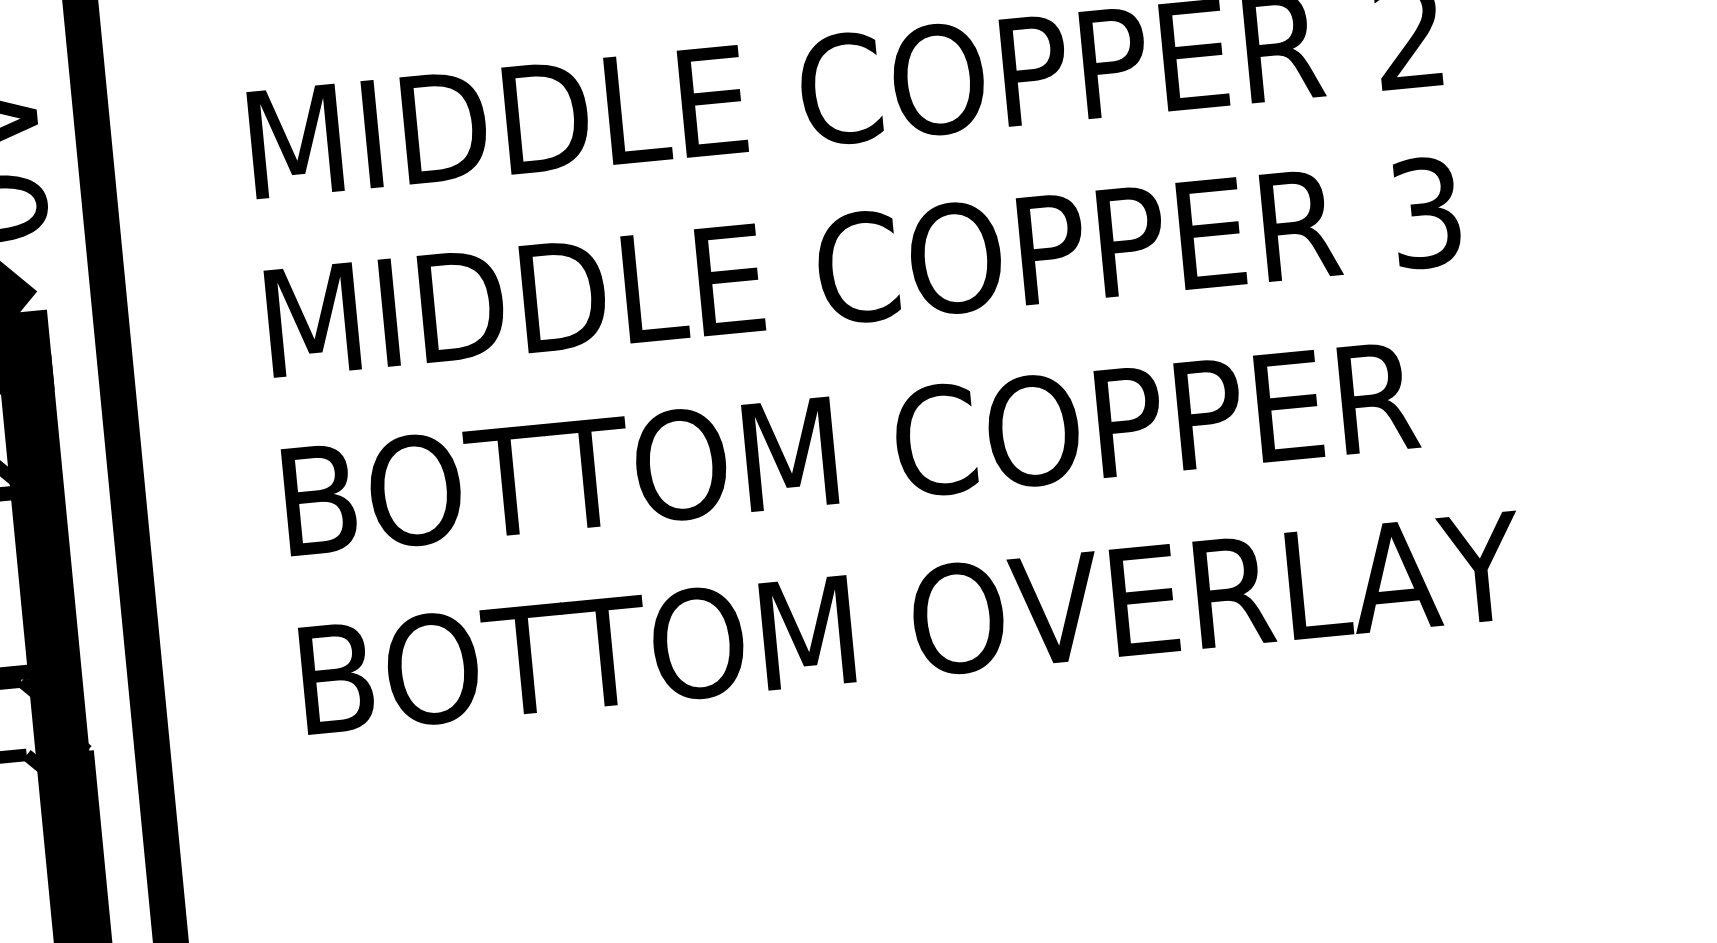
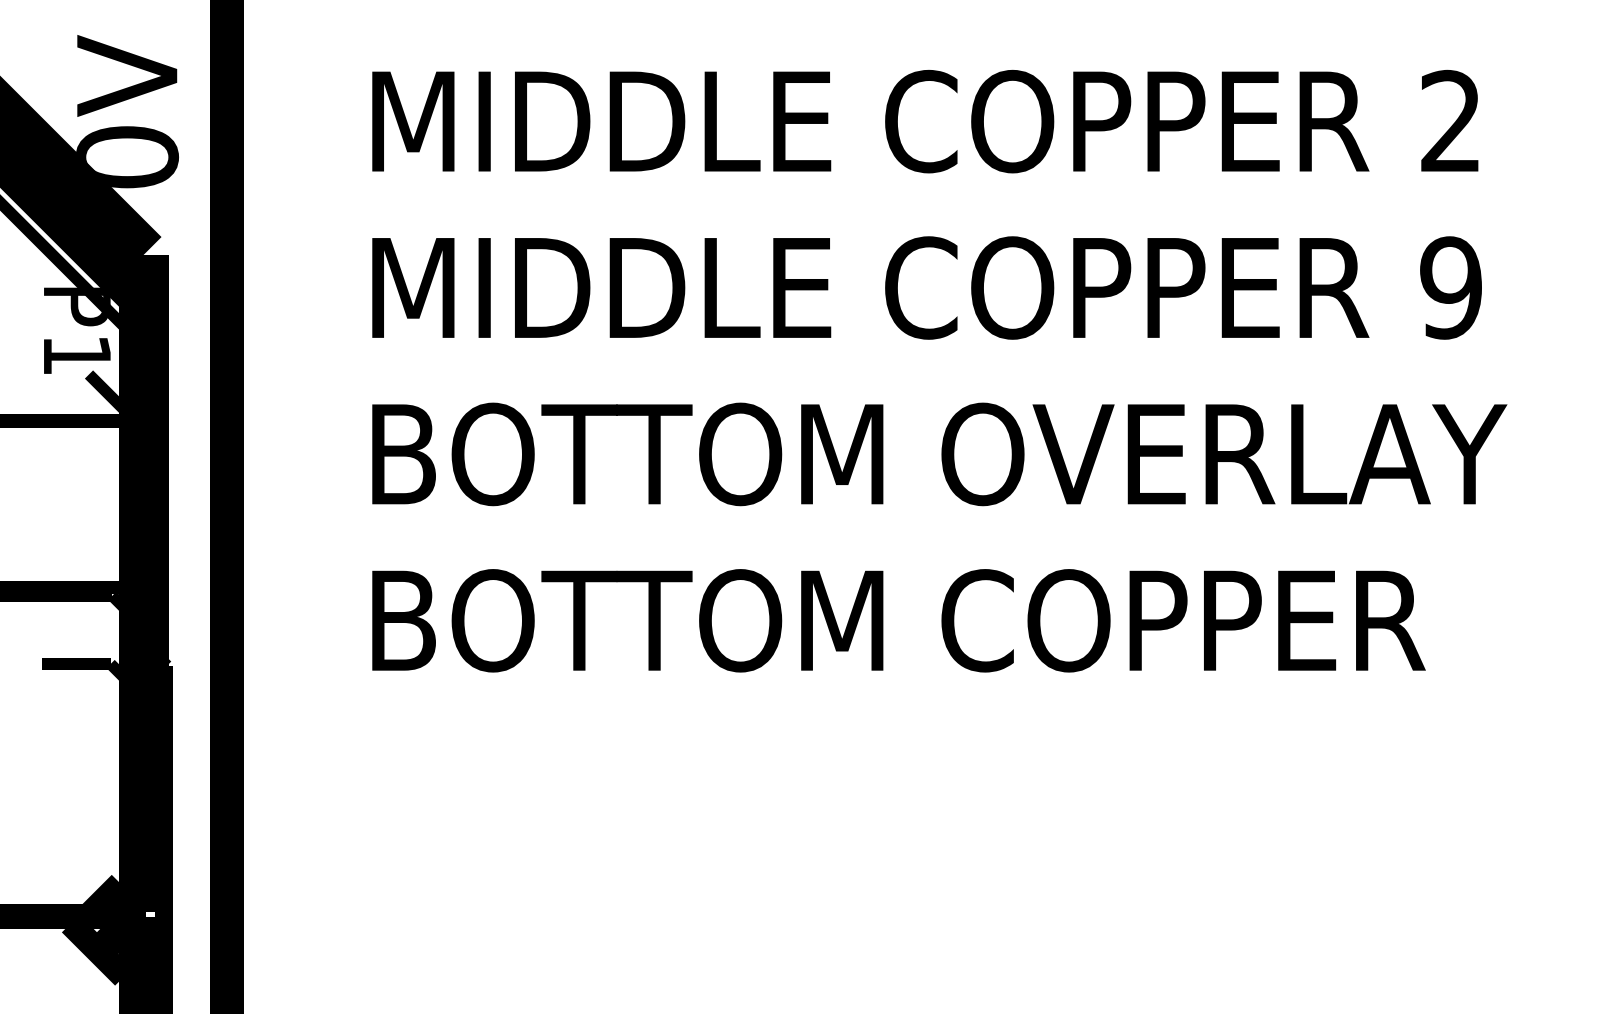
text: (1425, 212) -> (1450, 287), 3 -> 9
text: (1203, 414) -> (1227, 454), BOTTOM COPPER -> BOTTOM OVERLAY
text: (1220, 592) -> (1227, 620), BOTTOM OVERLAY -> BOTTOM COPPER

